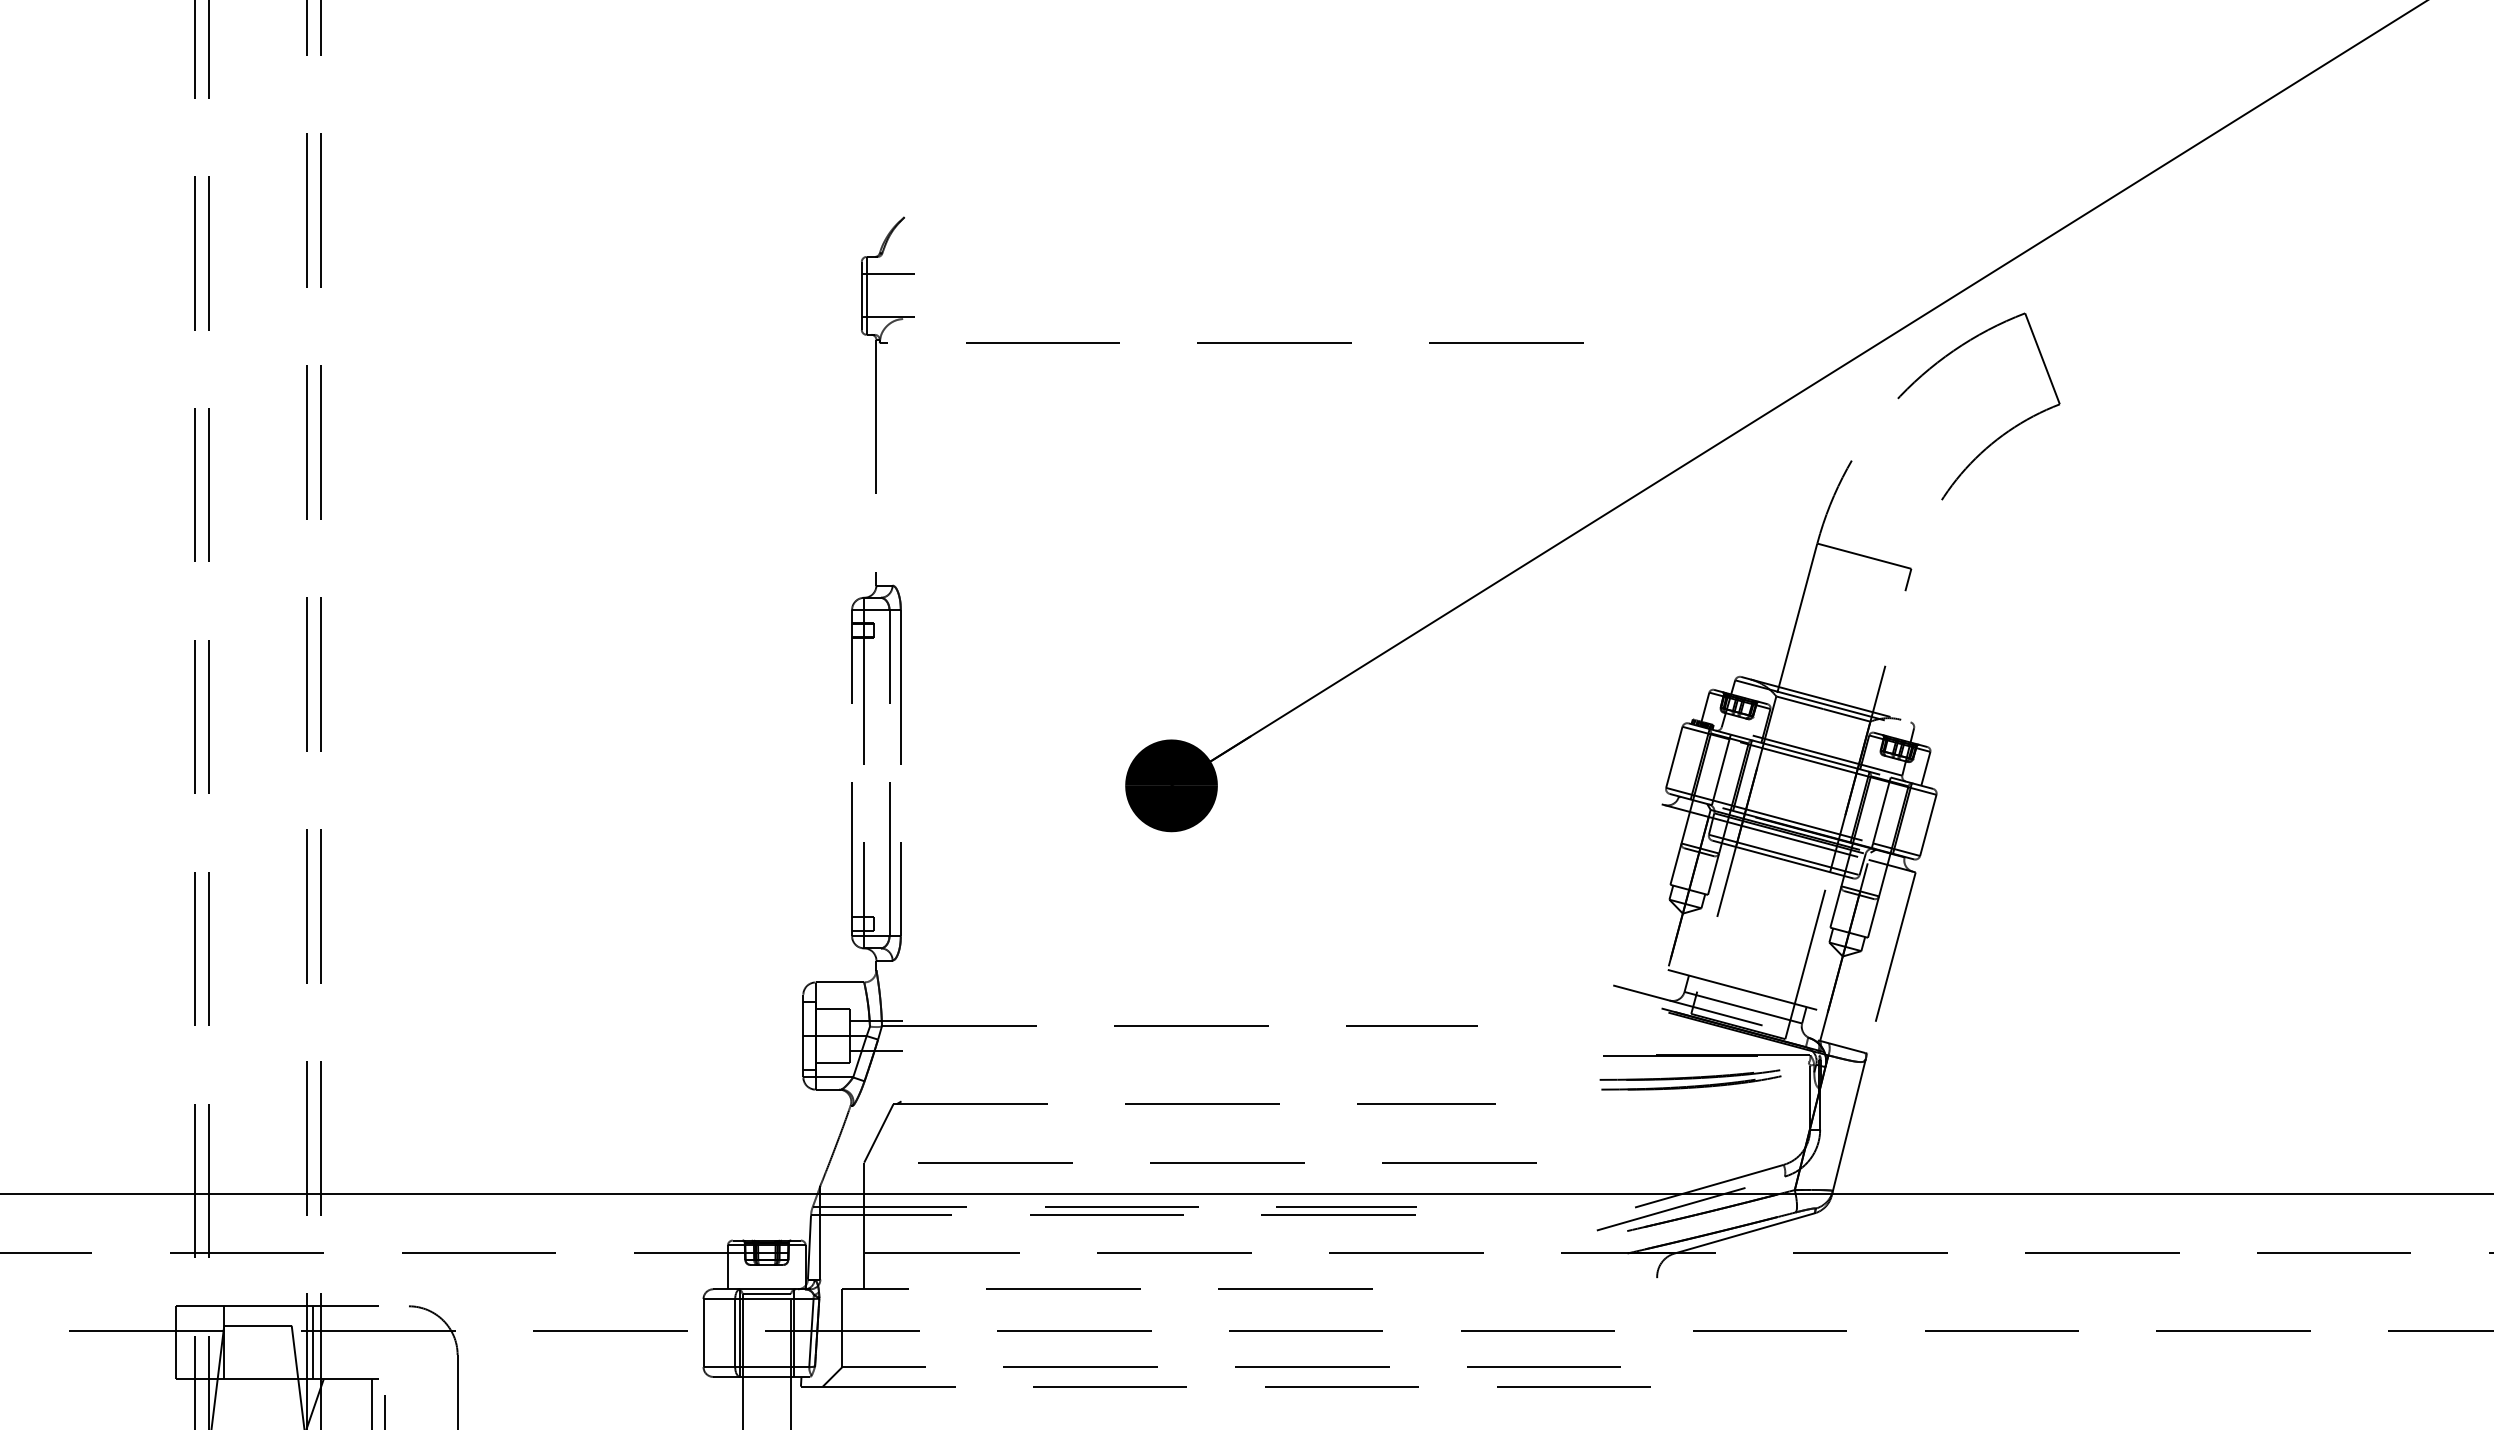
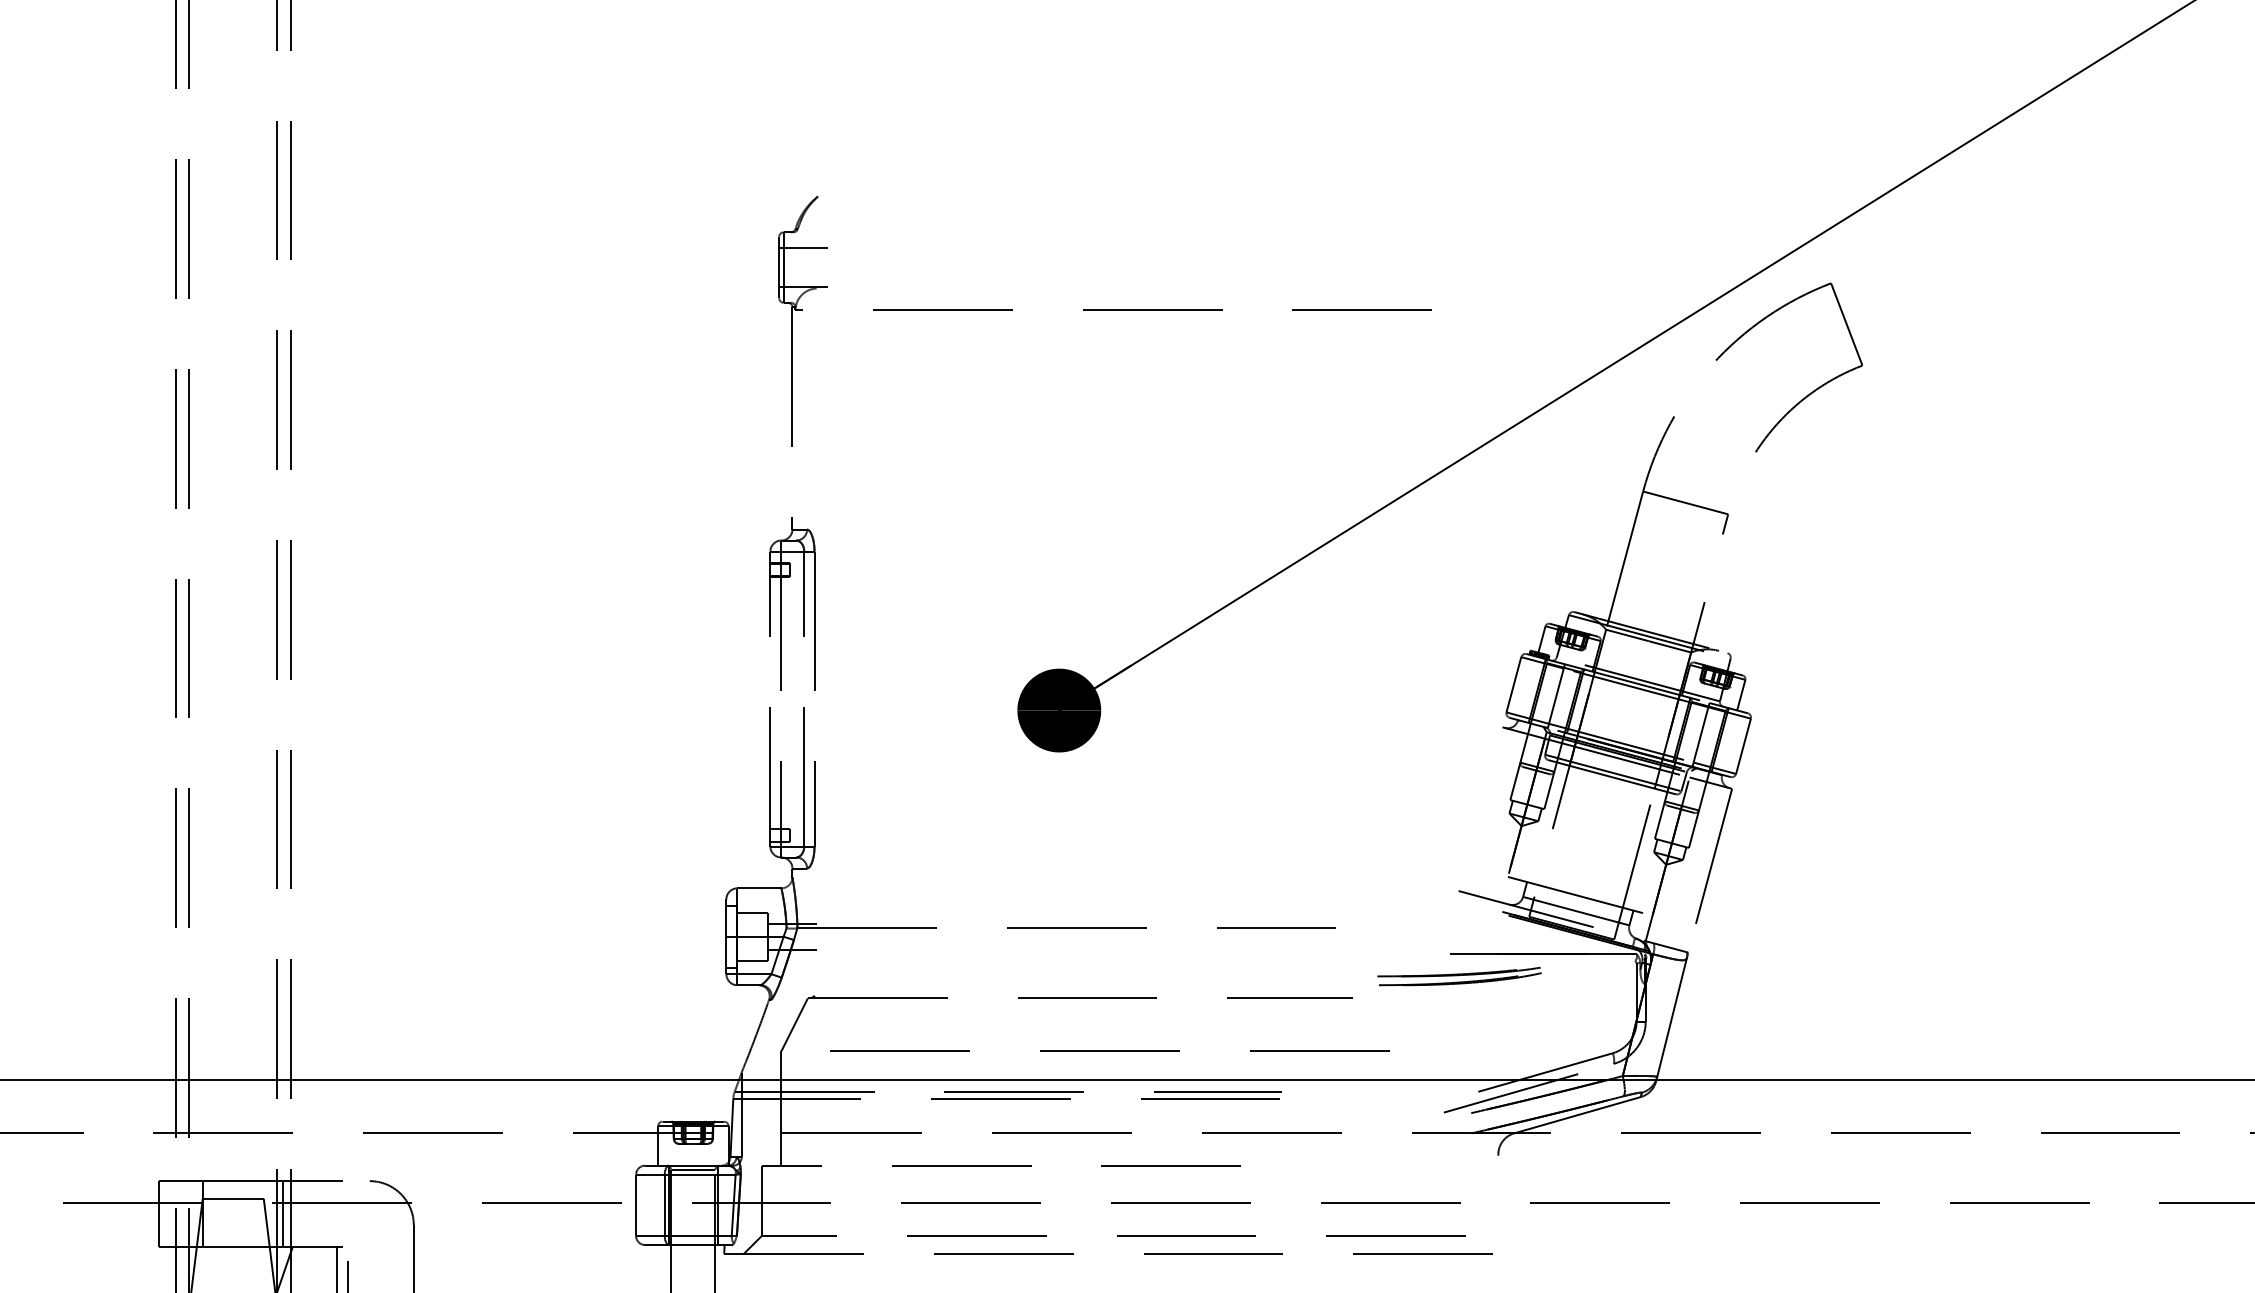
part: (1690, 1079) -> (1459, 976), moved

